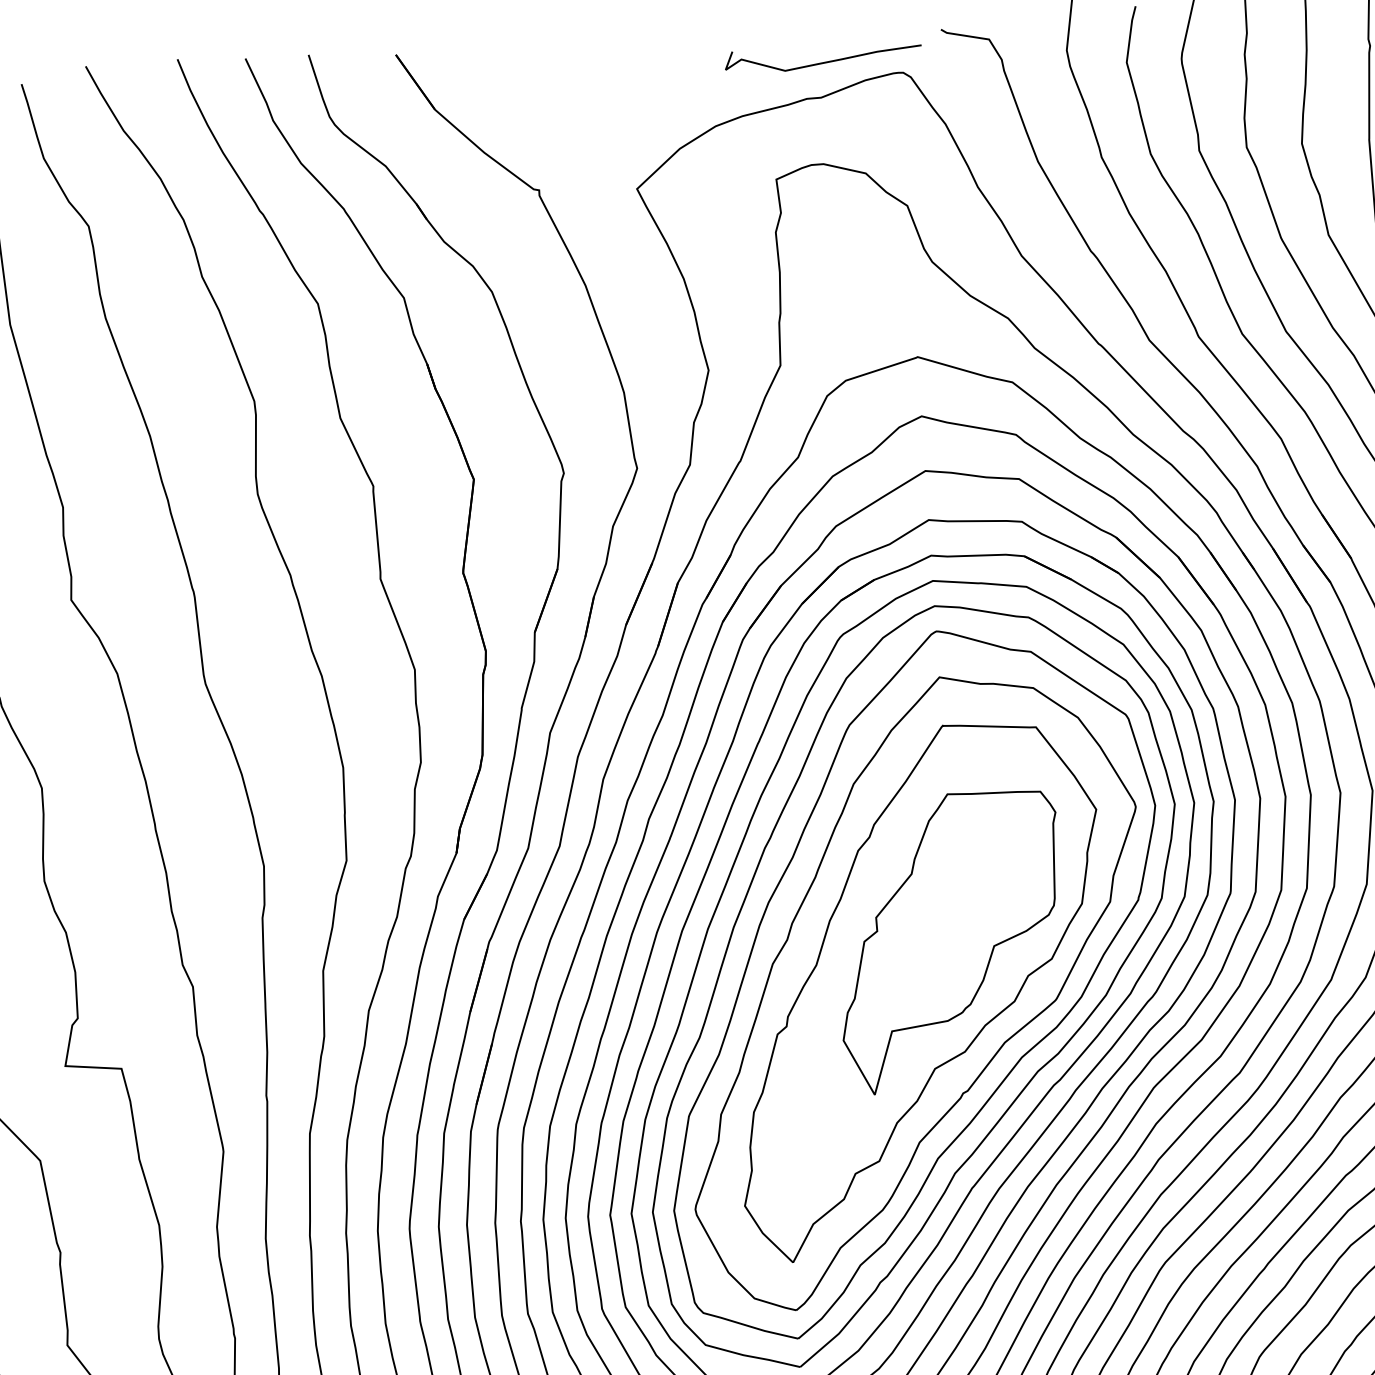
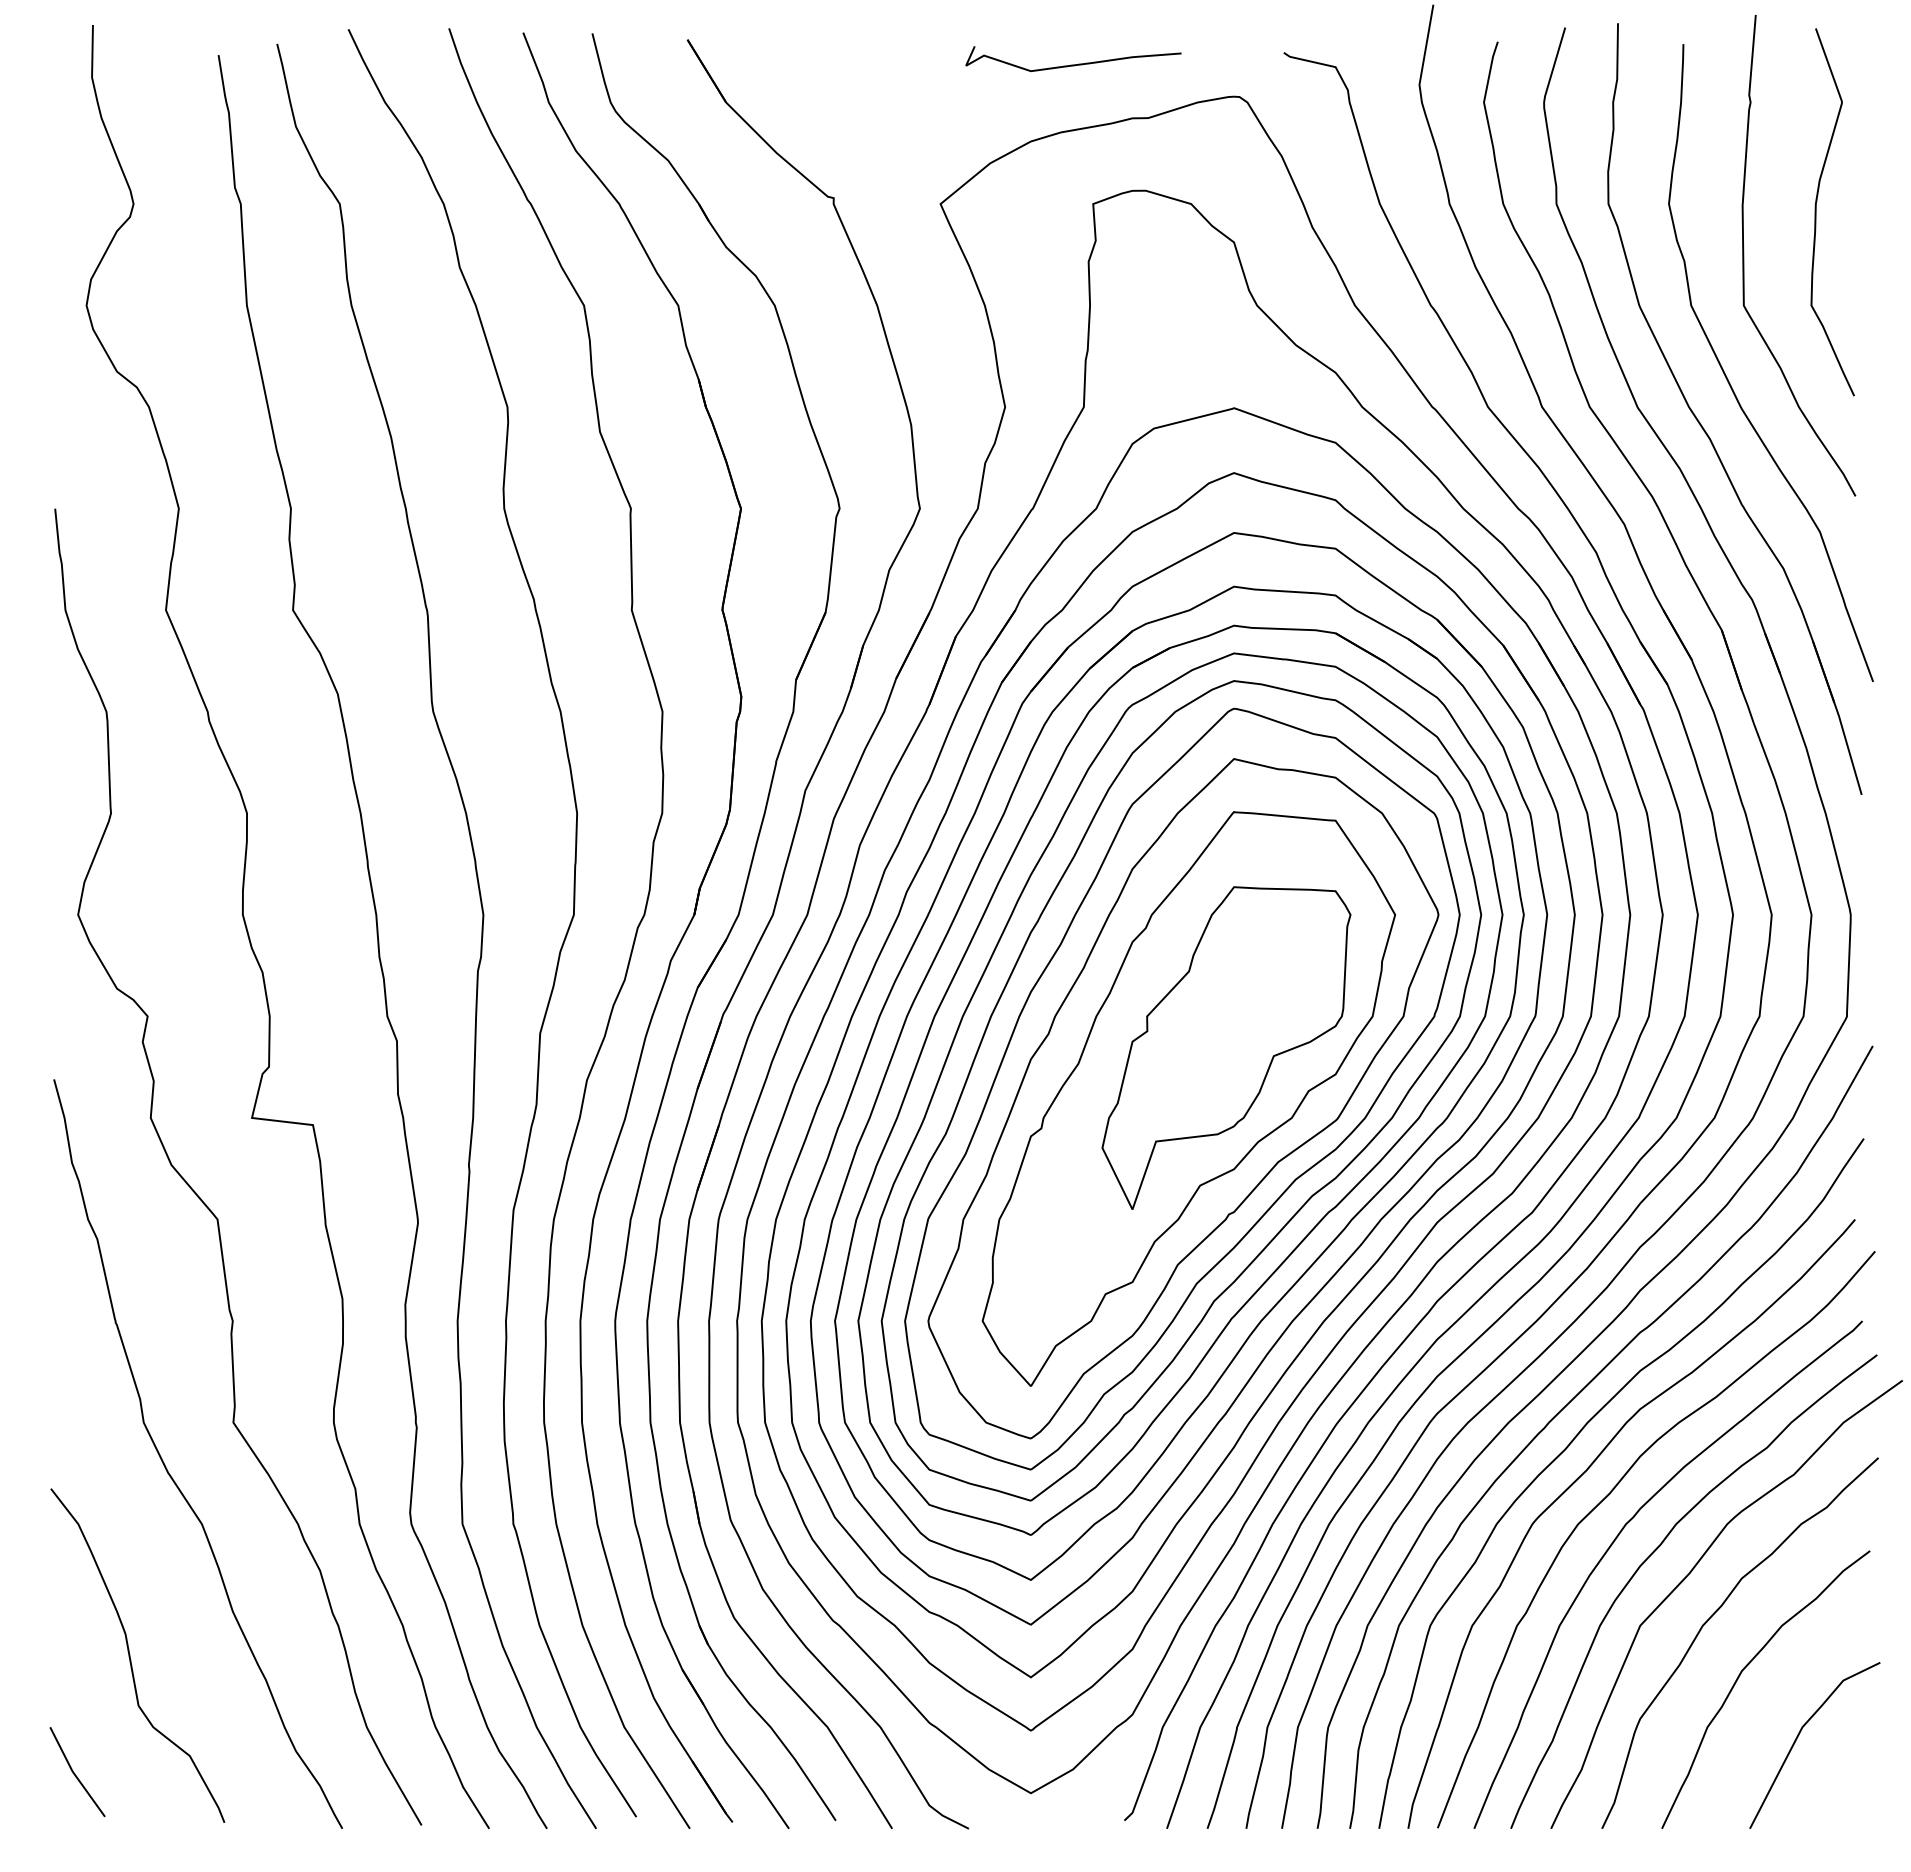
curve: (823, 62) -> (1073, 64), moved

